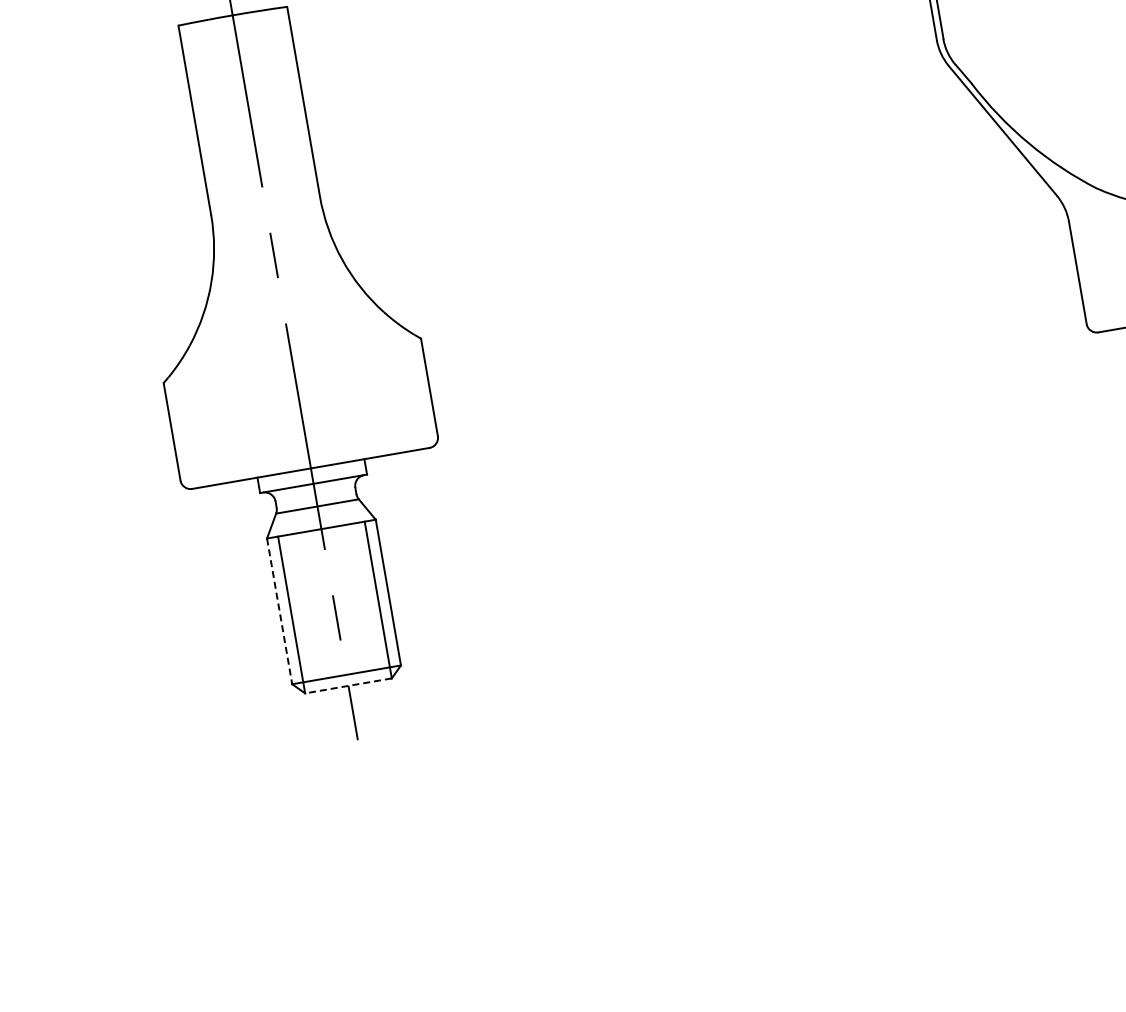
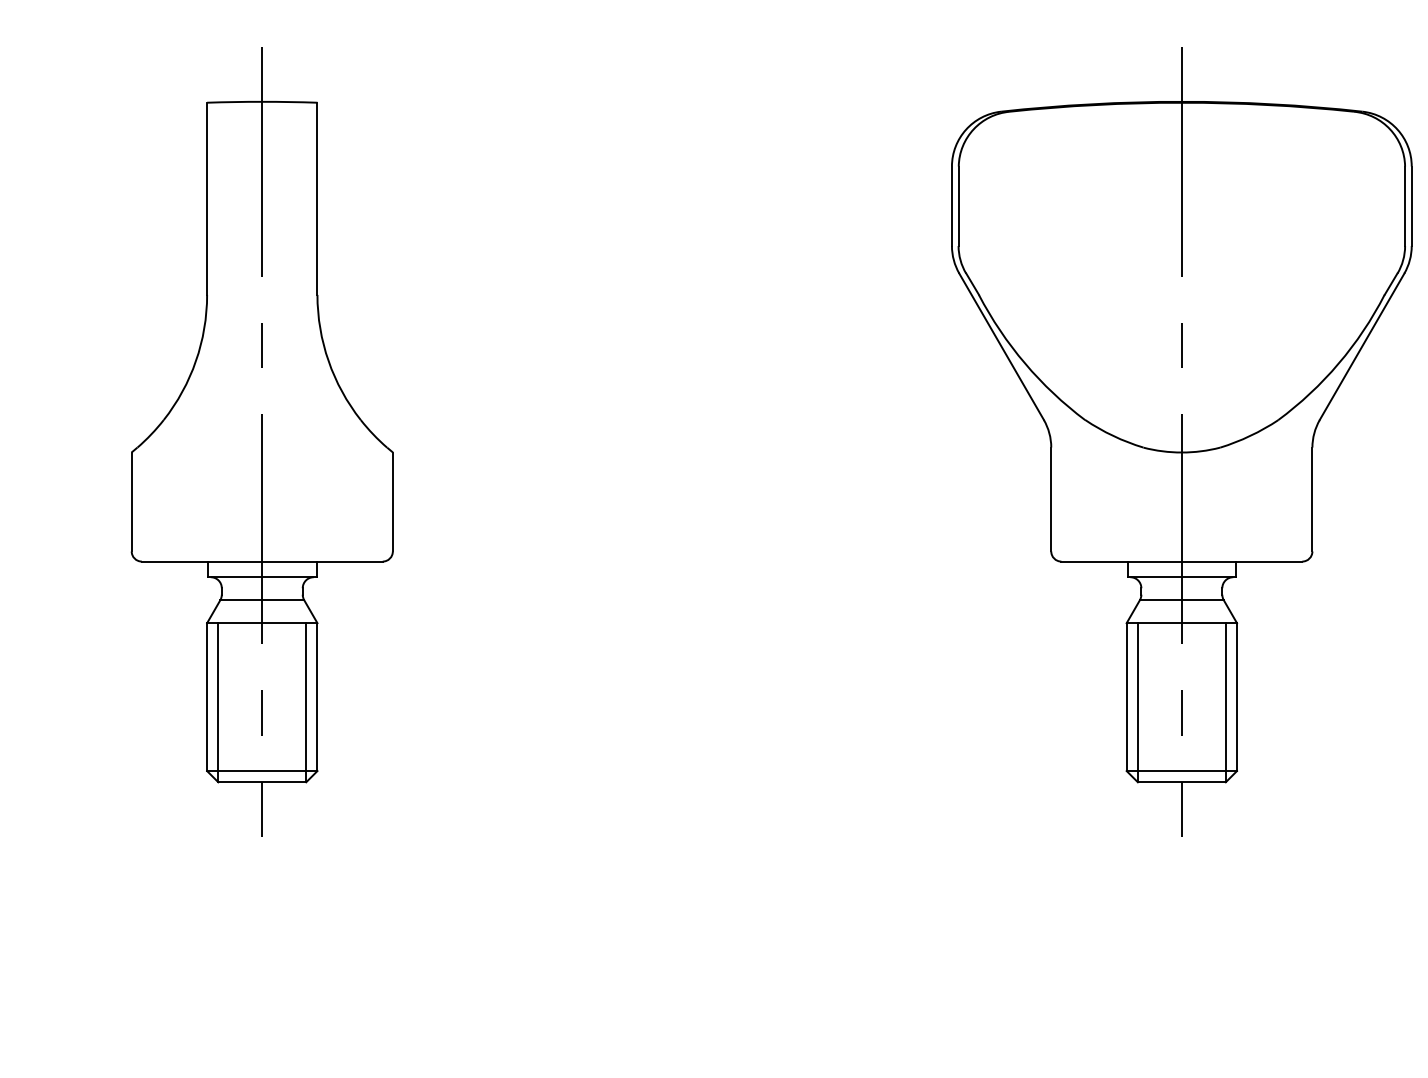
line: (280, 611) -> (207, 697), dashed -> solid
line: (348, 686) -> (262, 782), dashed -> solid

